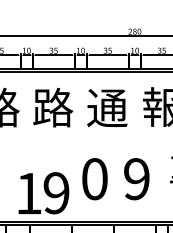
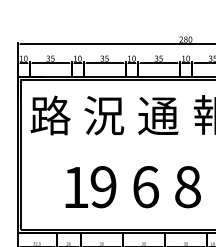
text: (53, 107) -> (104, 115), 路 -> 況
text: (94, 179) -> (145, 187), 0 -> 6
text: (136, 179) -> (187, 187), 9 -> 8
text: (43, 193) -> (90, 187), moved

